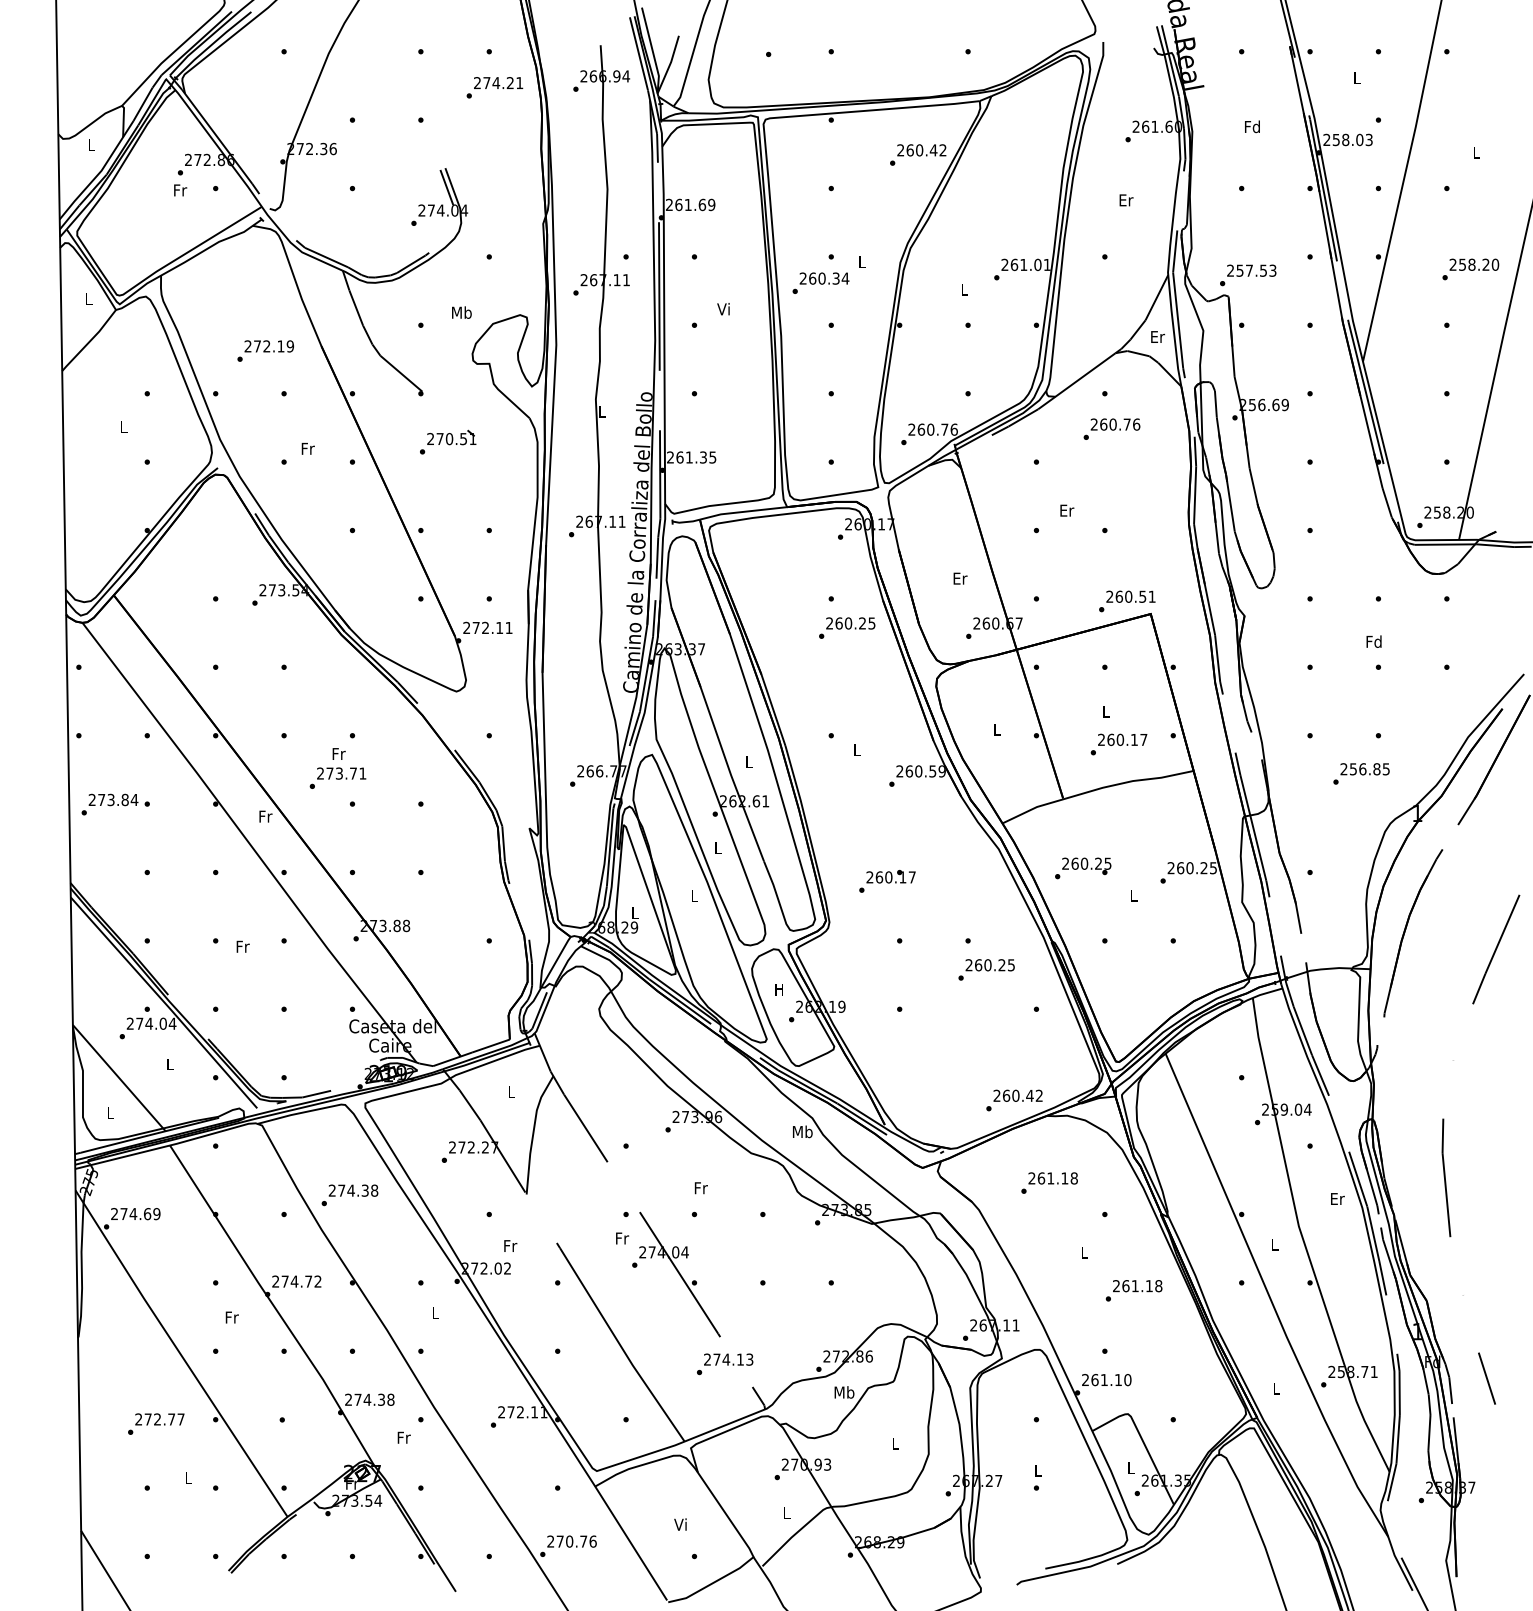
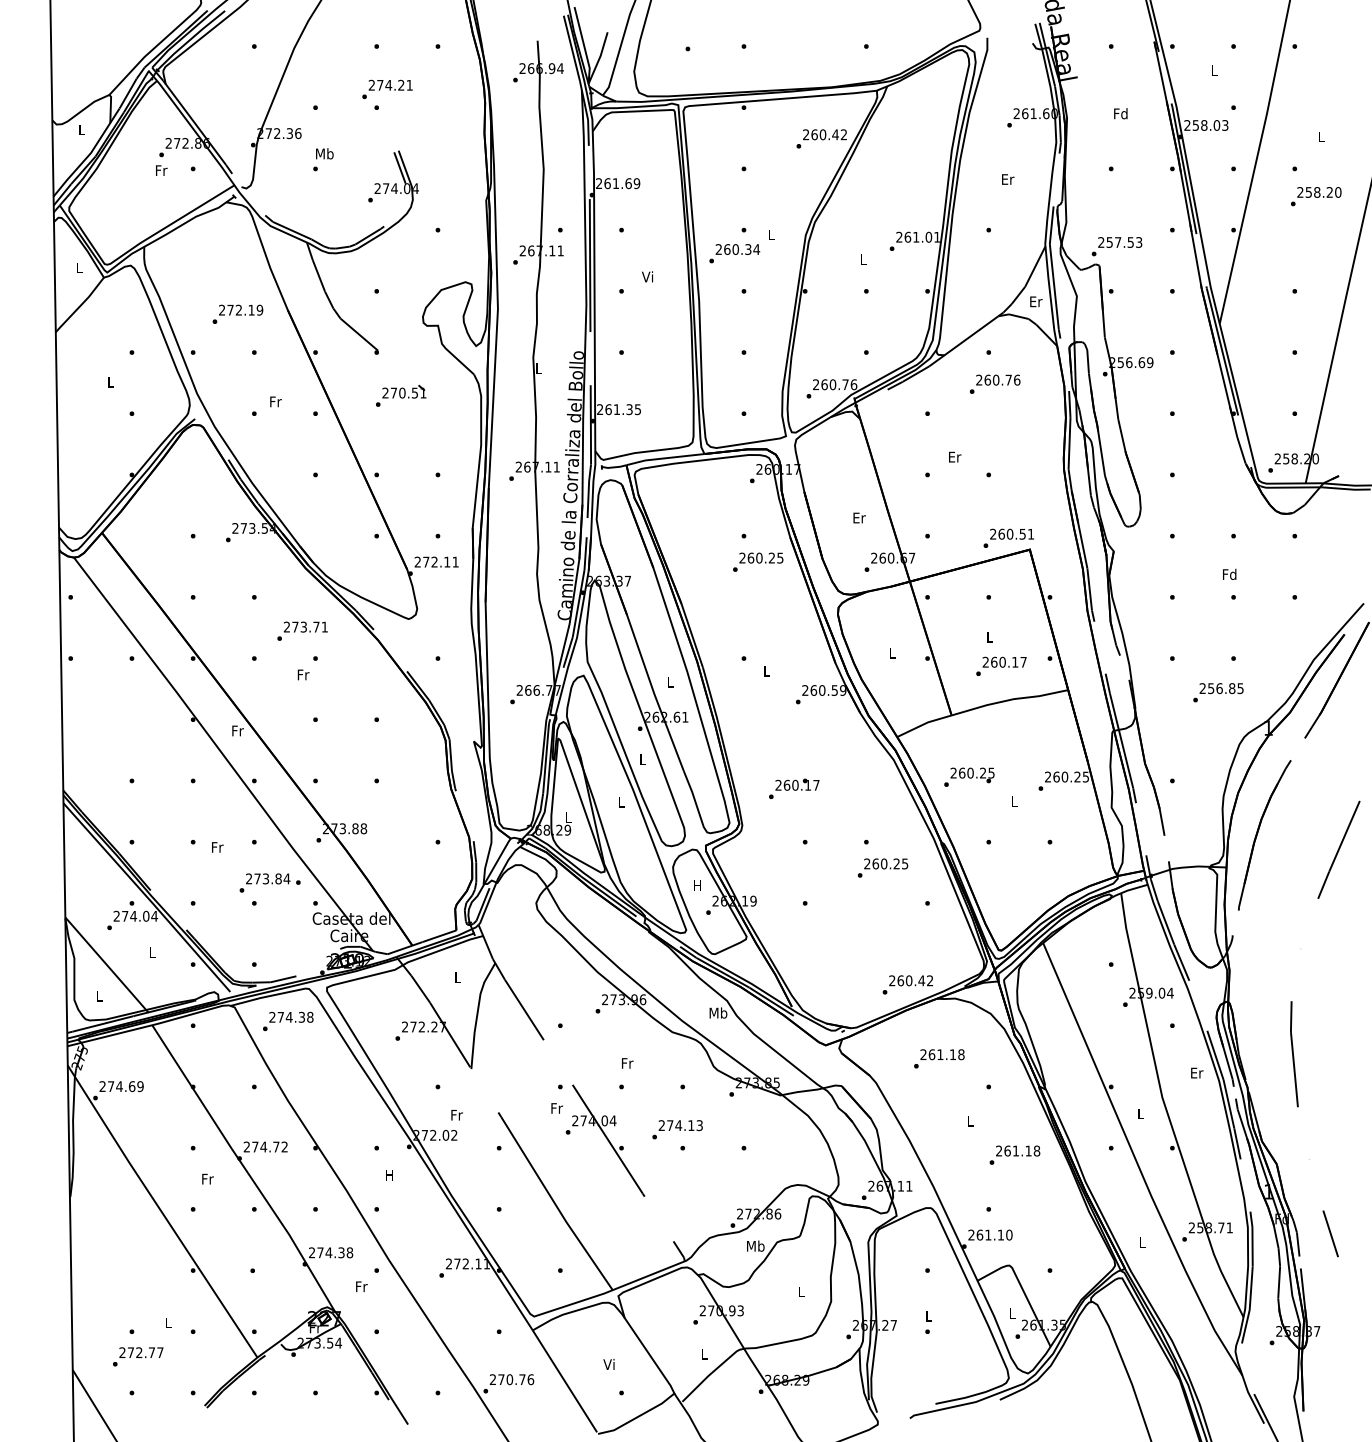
text: (494, 87) -> (387, 89), moved
text: (1470, 269) -> (1315, 196), moved
text: (461, 312) -> (324, 153), moved
text: (337, 777) -> (302, 630), moved
text: (115, 804) -> (269, 882), moved
text: (349, 1195) -> (287, 1021), moved
text: (435, 1312) -> (389, 1174), L -> H
text: (725, 1364) -> (677, 1129), moved
text: (156, 1423) -> (138, 1356), moved

